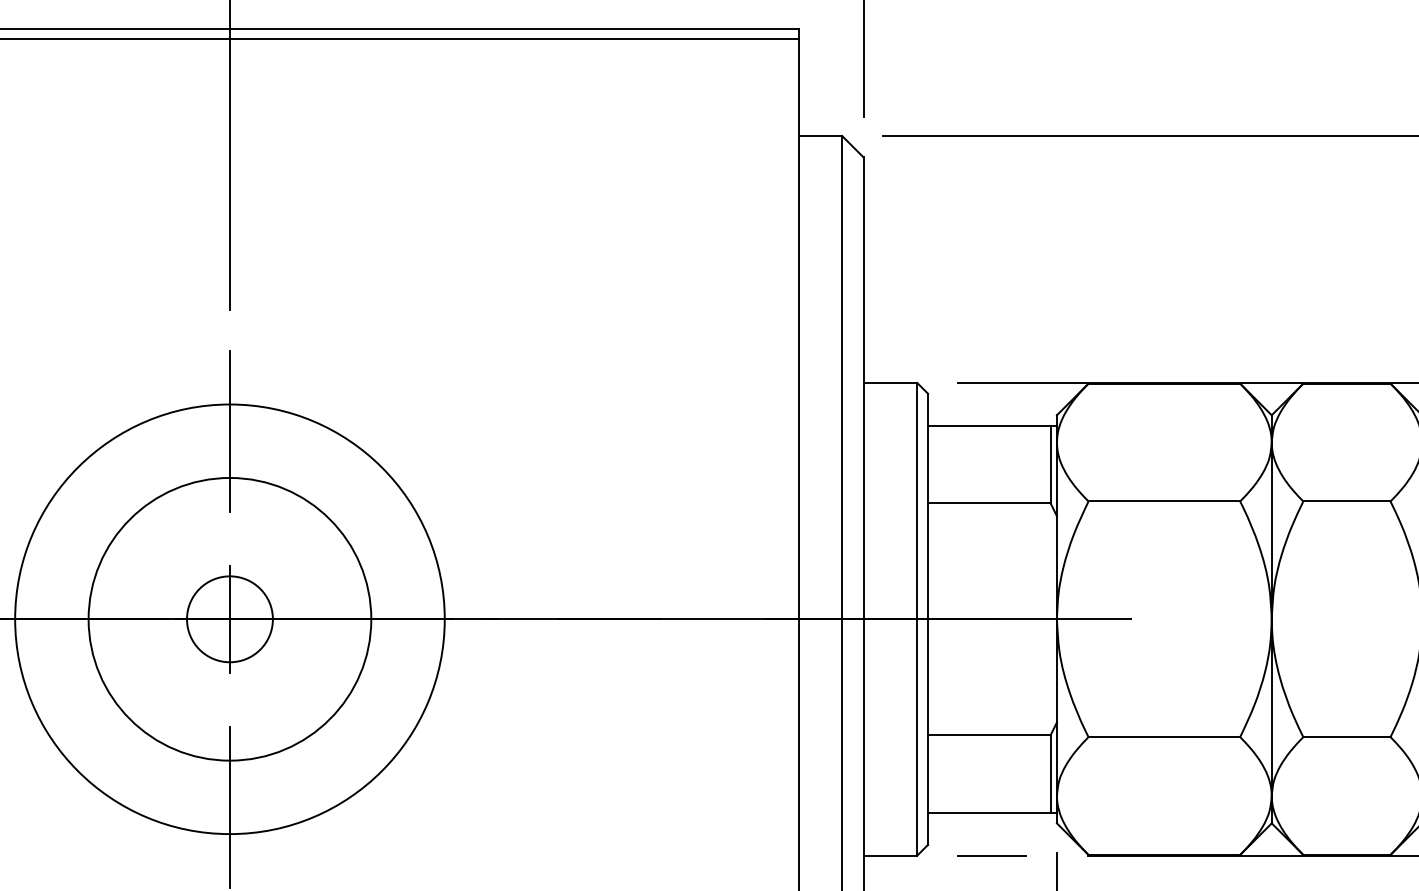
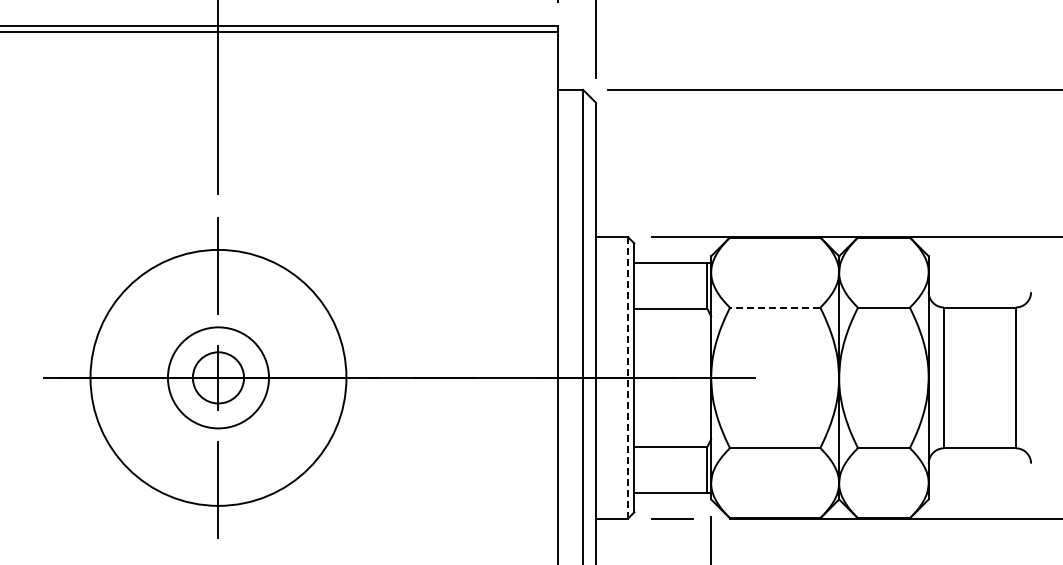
line: (1163, 501) -> (774, 307), solid -> dashed
circle: (230, 618) -> (218, 377), size x0.6
line: (916, 618) -> (627, 377), solid -> dashed

